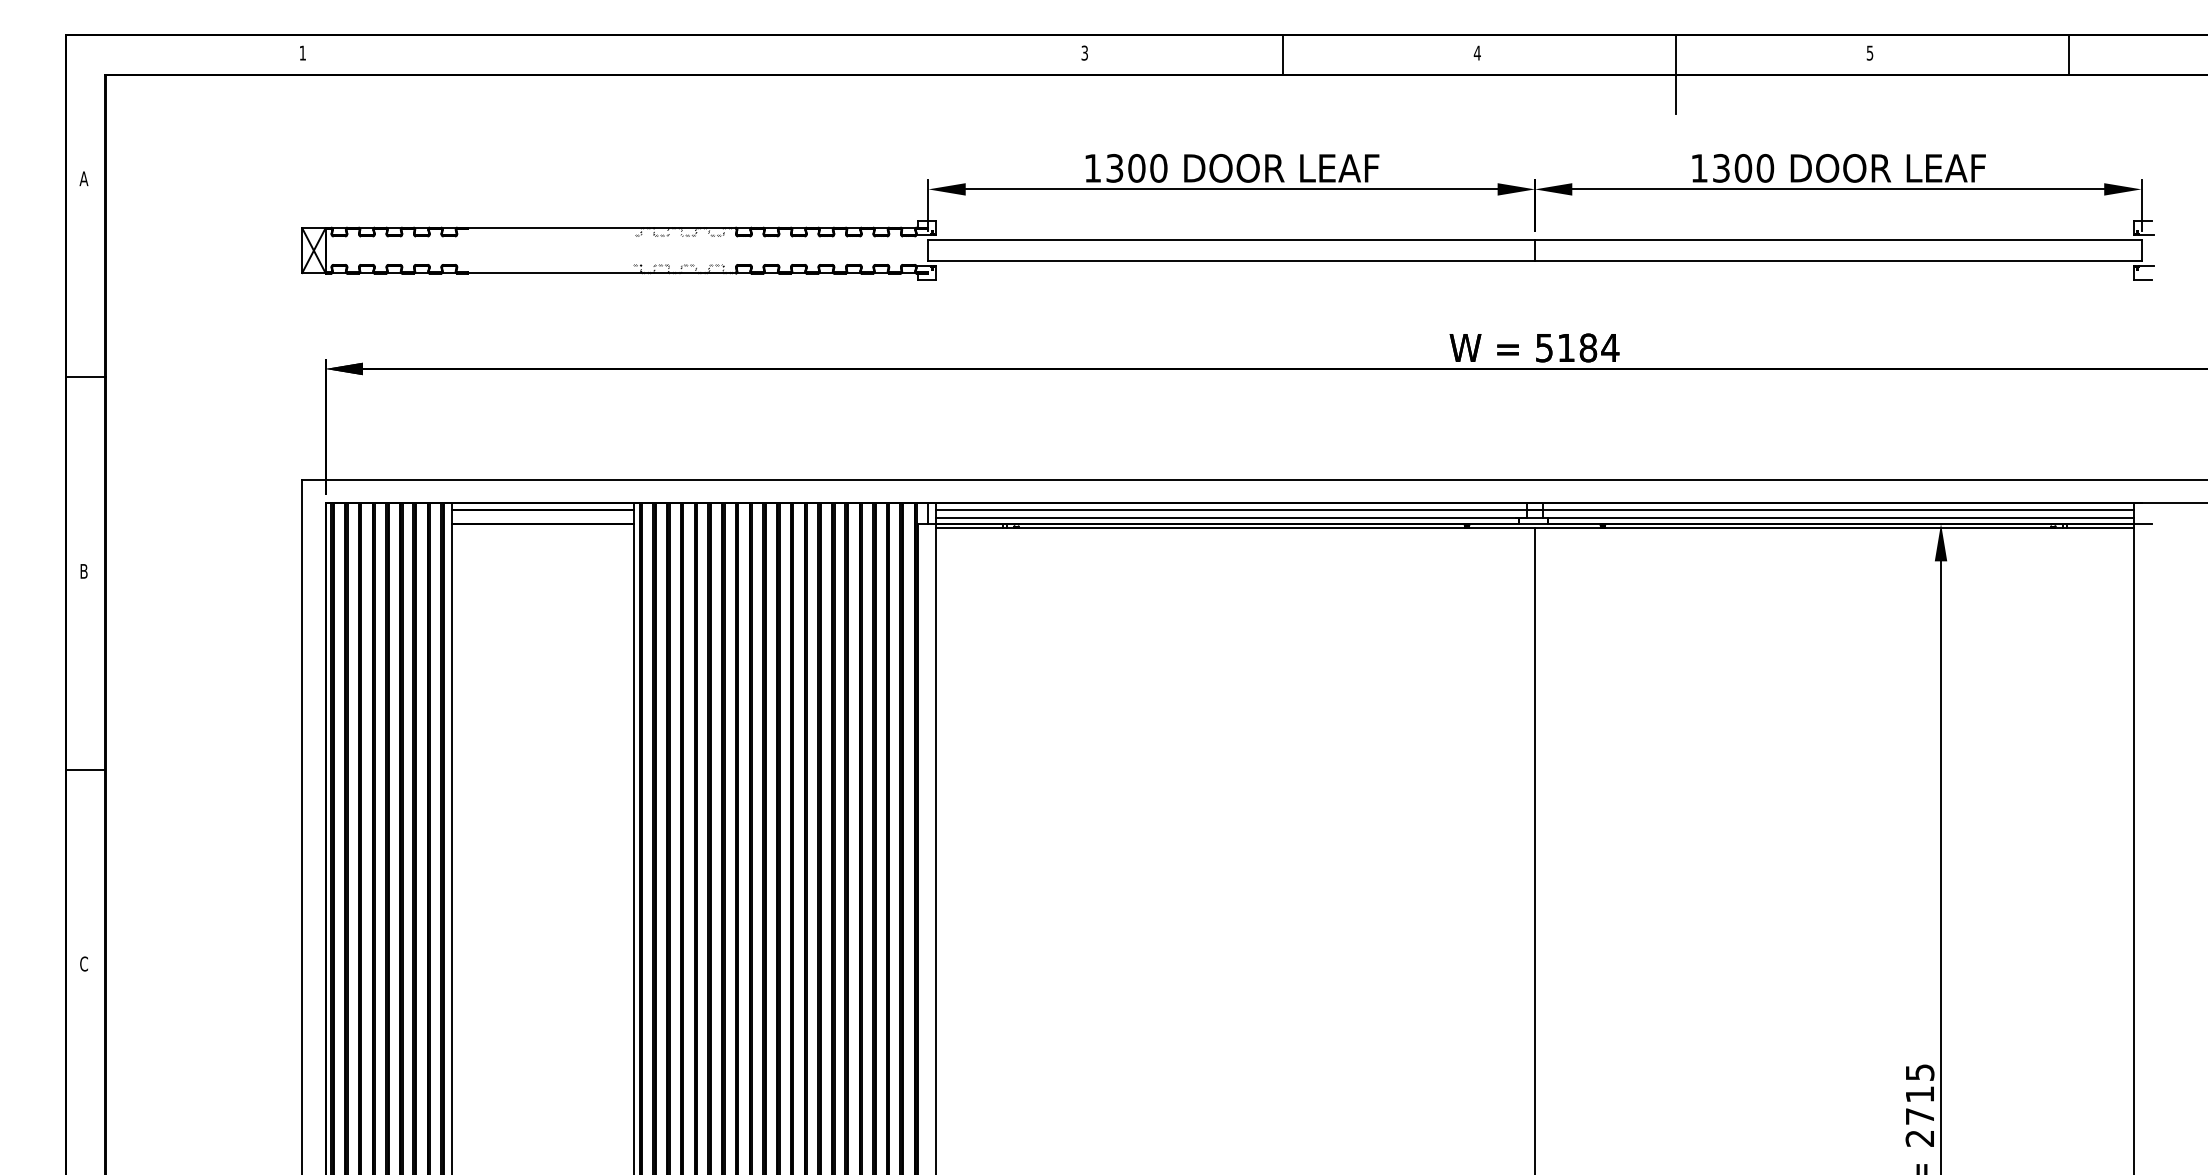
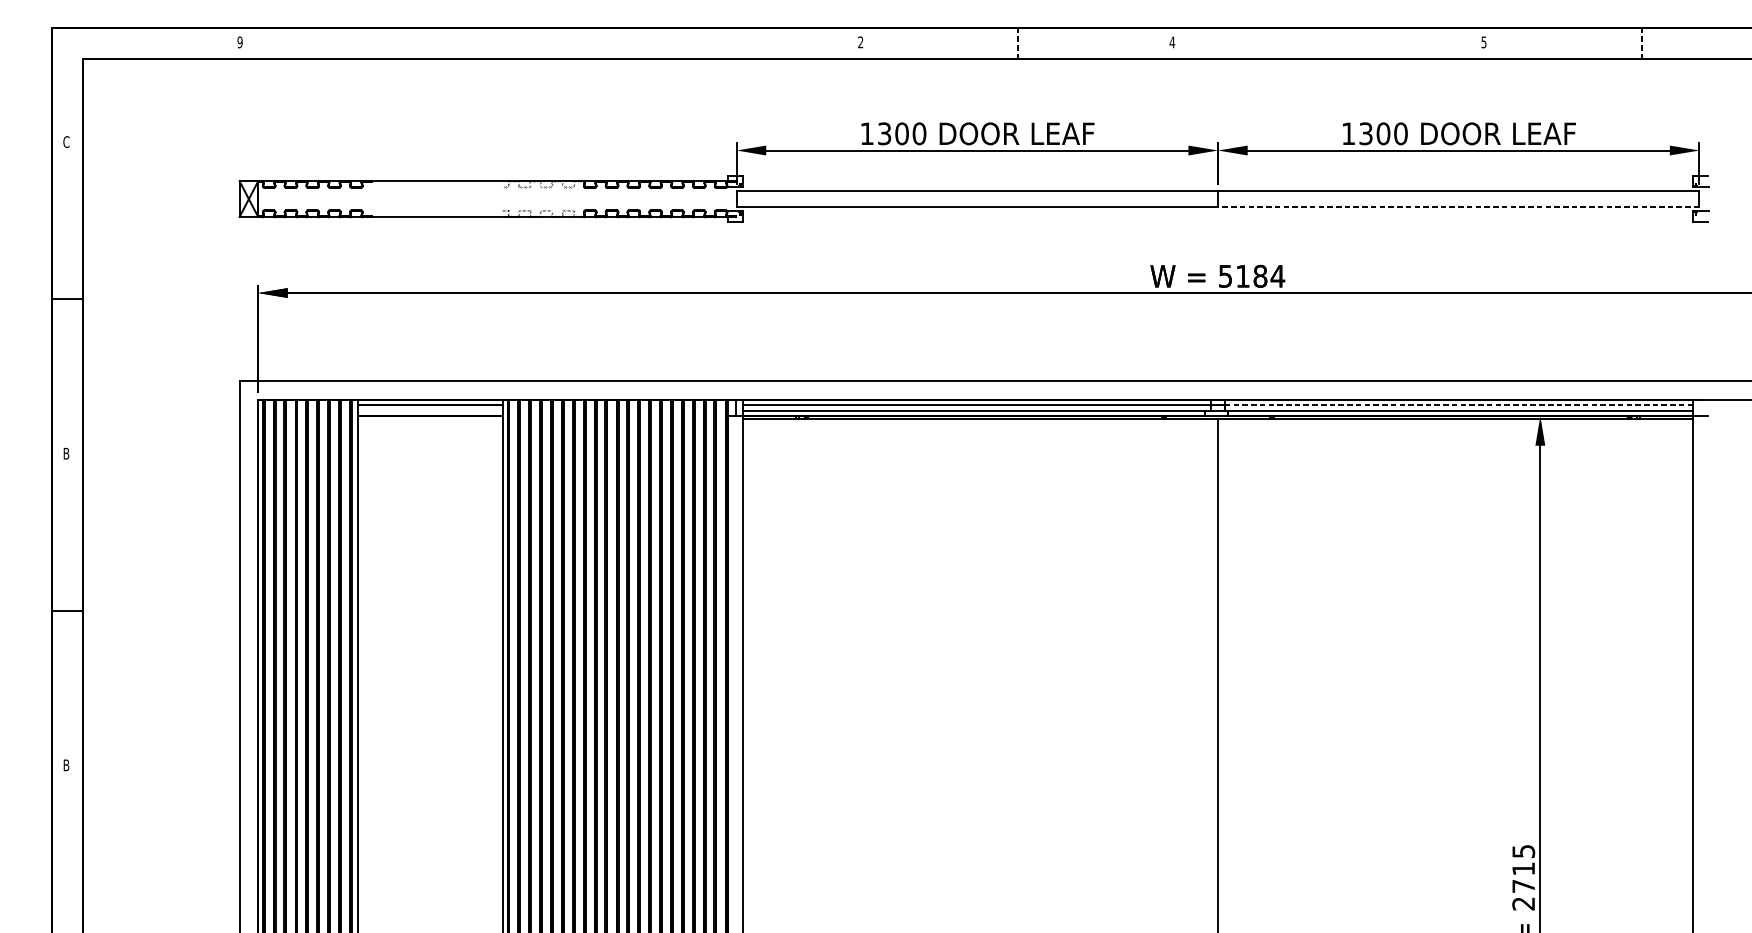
text: (302, 52) -> (239, 41), 1 -> 9
text: (1084, 53) -> (860, 42), 3 -> 2
line: (1283, 54) -> (1018, 43), solid -> dashed
line: (2068, 54) -> (1641, 43), solid -> dashed
line: (1676, 74) -> (1330, 59), removed
text: (83, 178) -> (66, 141), A -> C
line: (1837, 260) -> (1458, 206), solid -> dashed
line: (1830, 510) -> (1452, 405), solid -> dashed
text: (83, 963) -> (66, 764), C -> B

